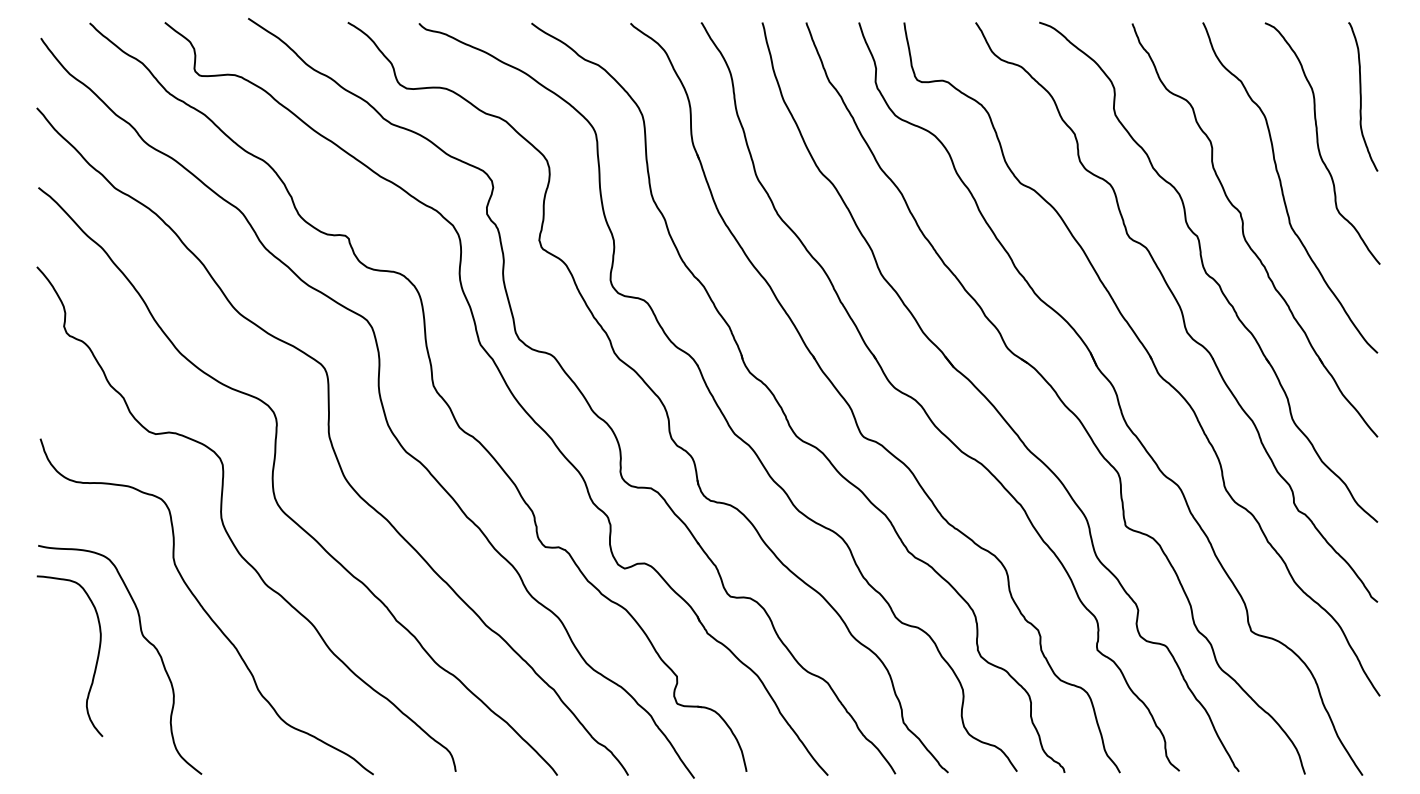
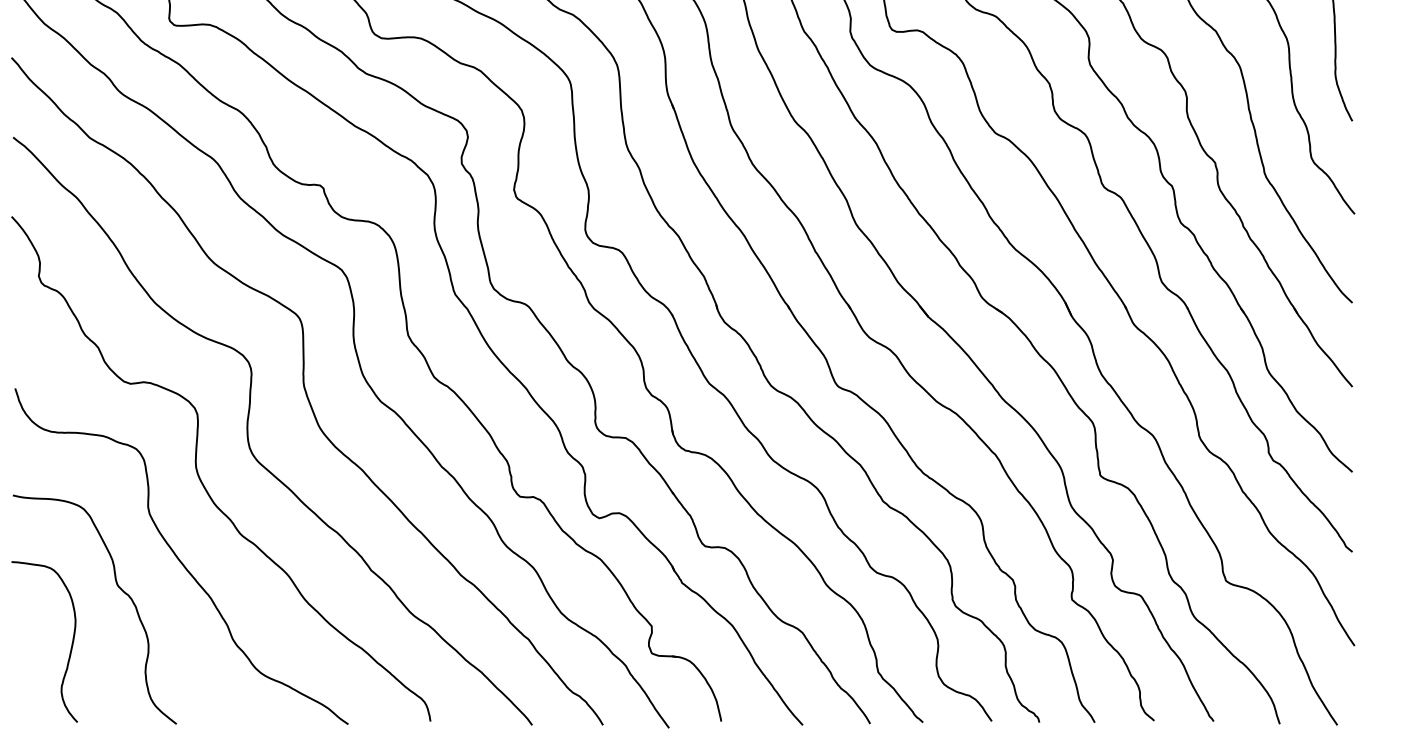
curve: (95, 663) -> (70, 649), moved

